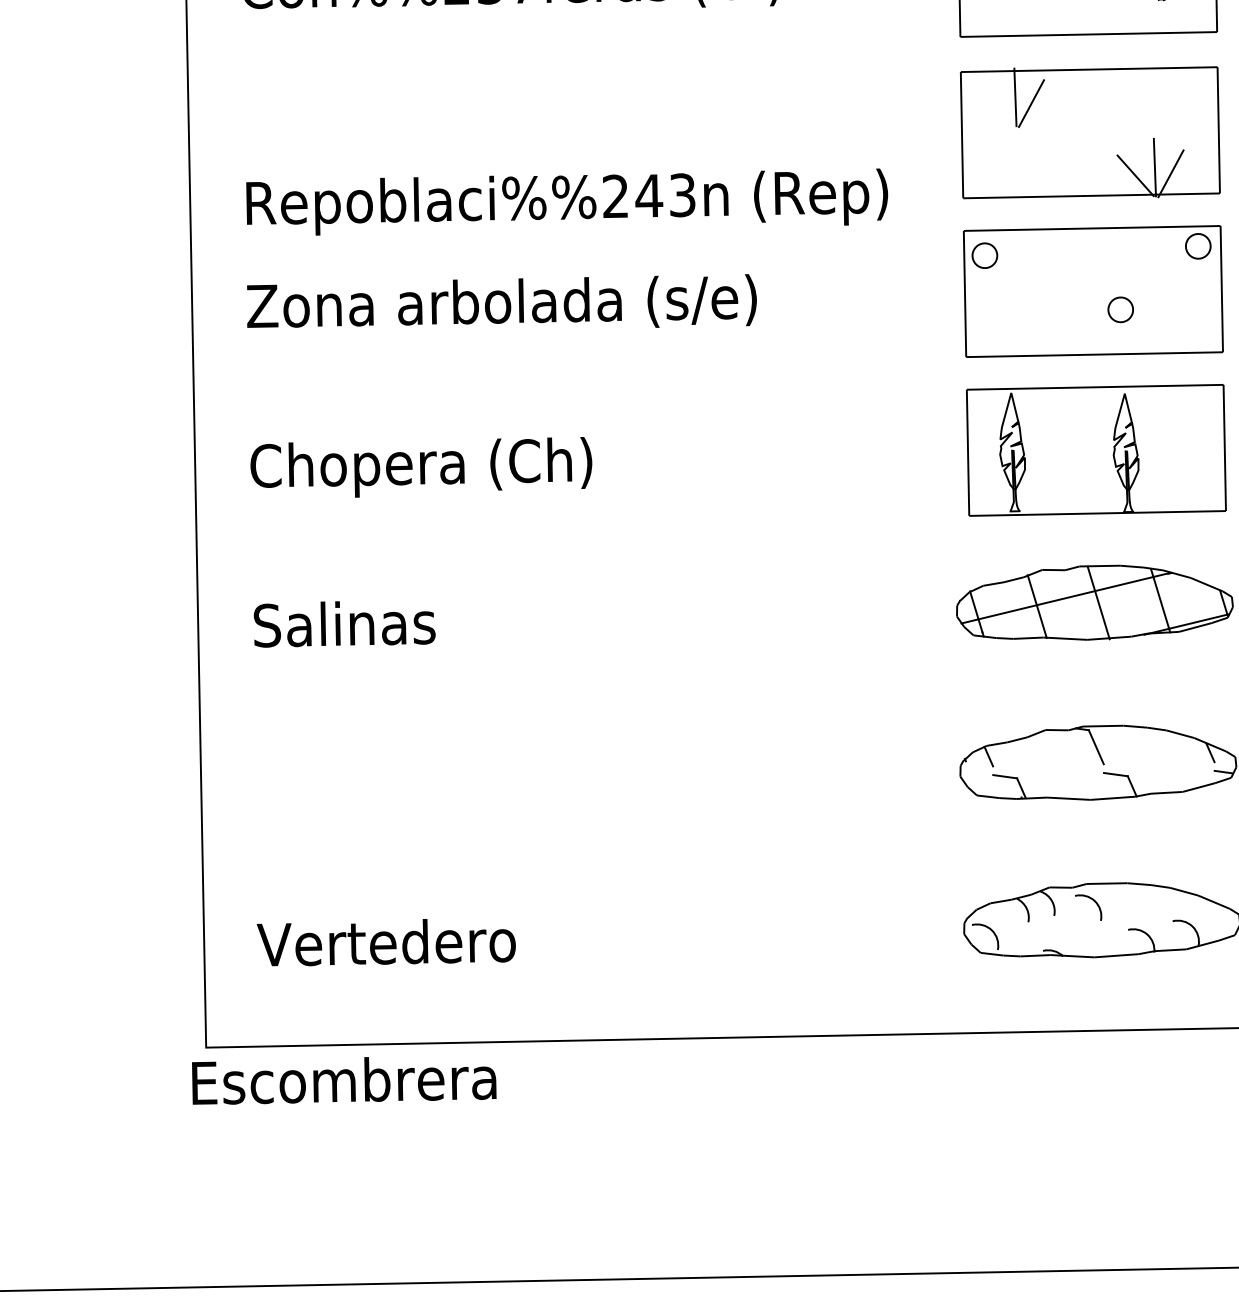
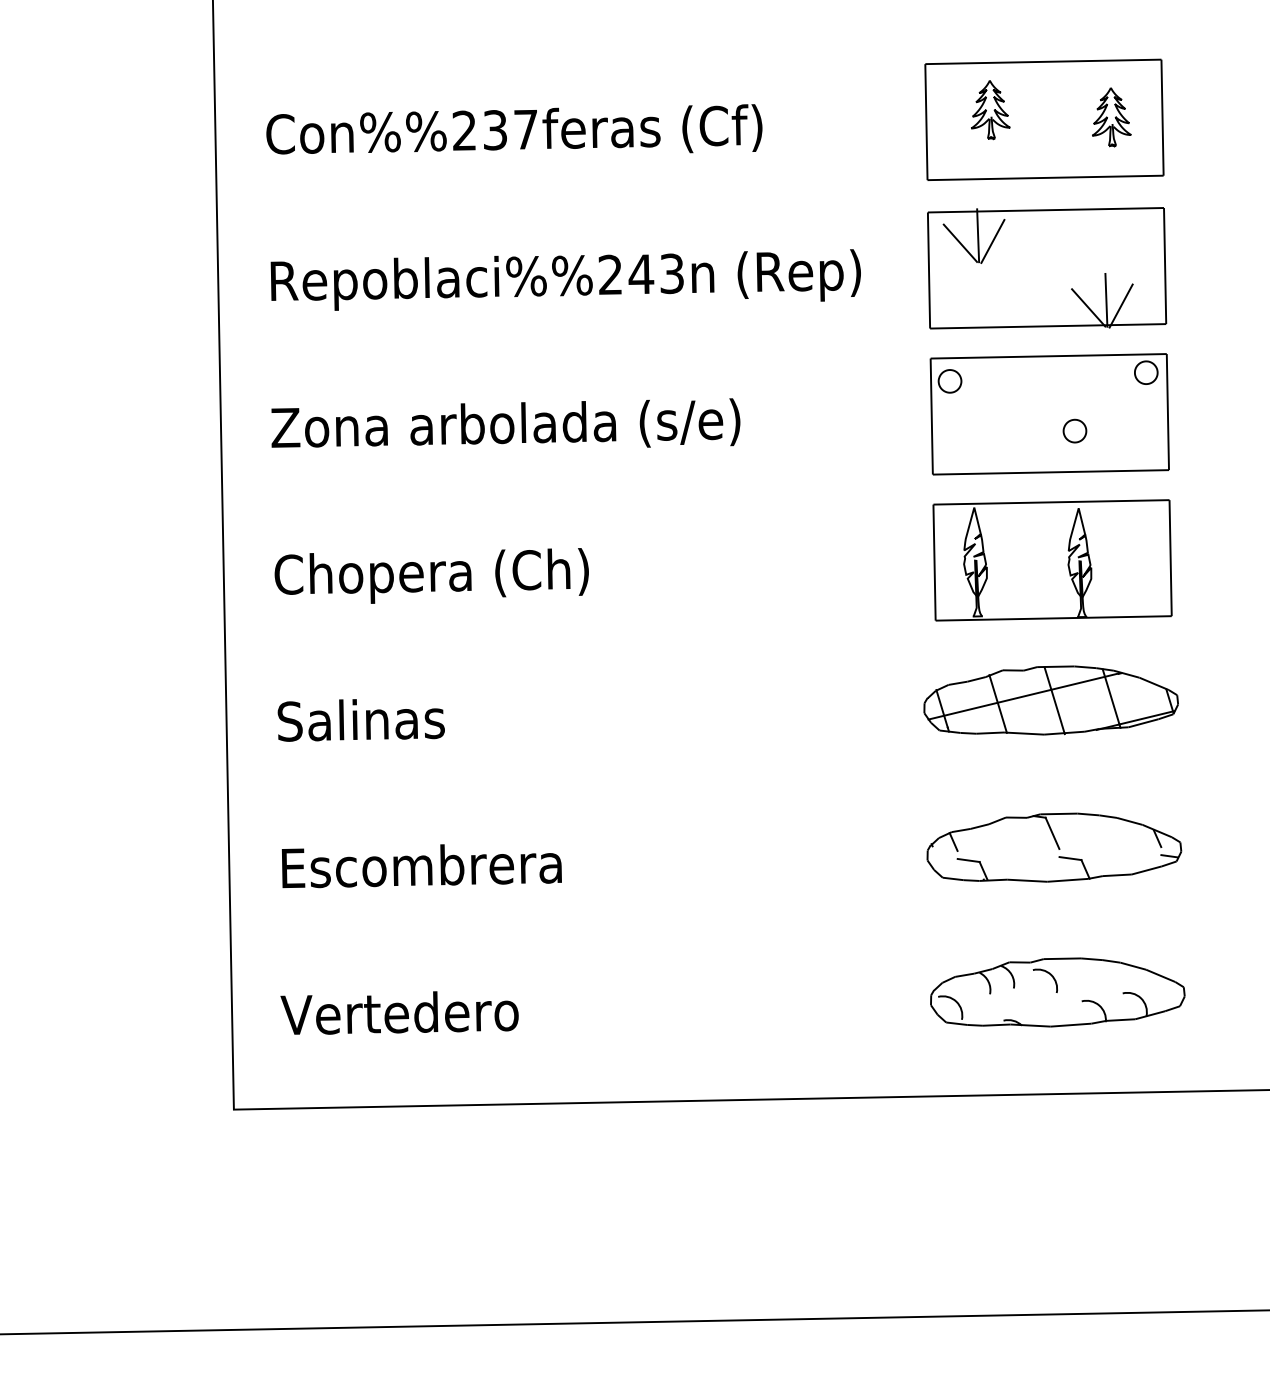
line: (996, 104) -> (960, 242), added
text: (566, 201) -> (565, 279), moved
text: (343, 1081) -> (421, 866), moved

